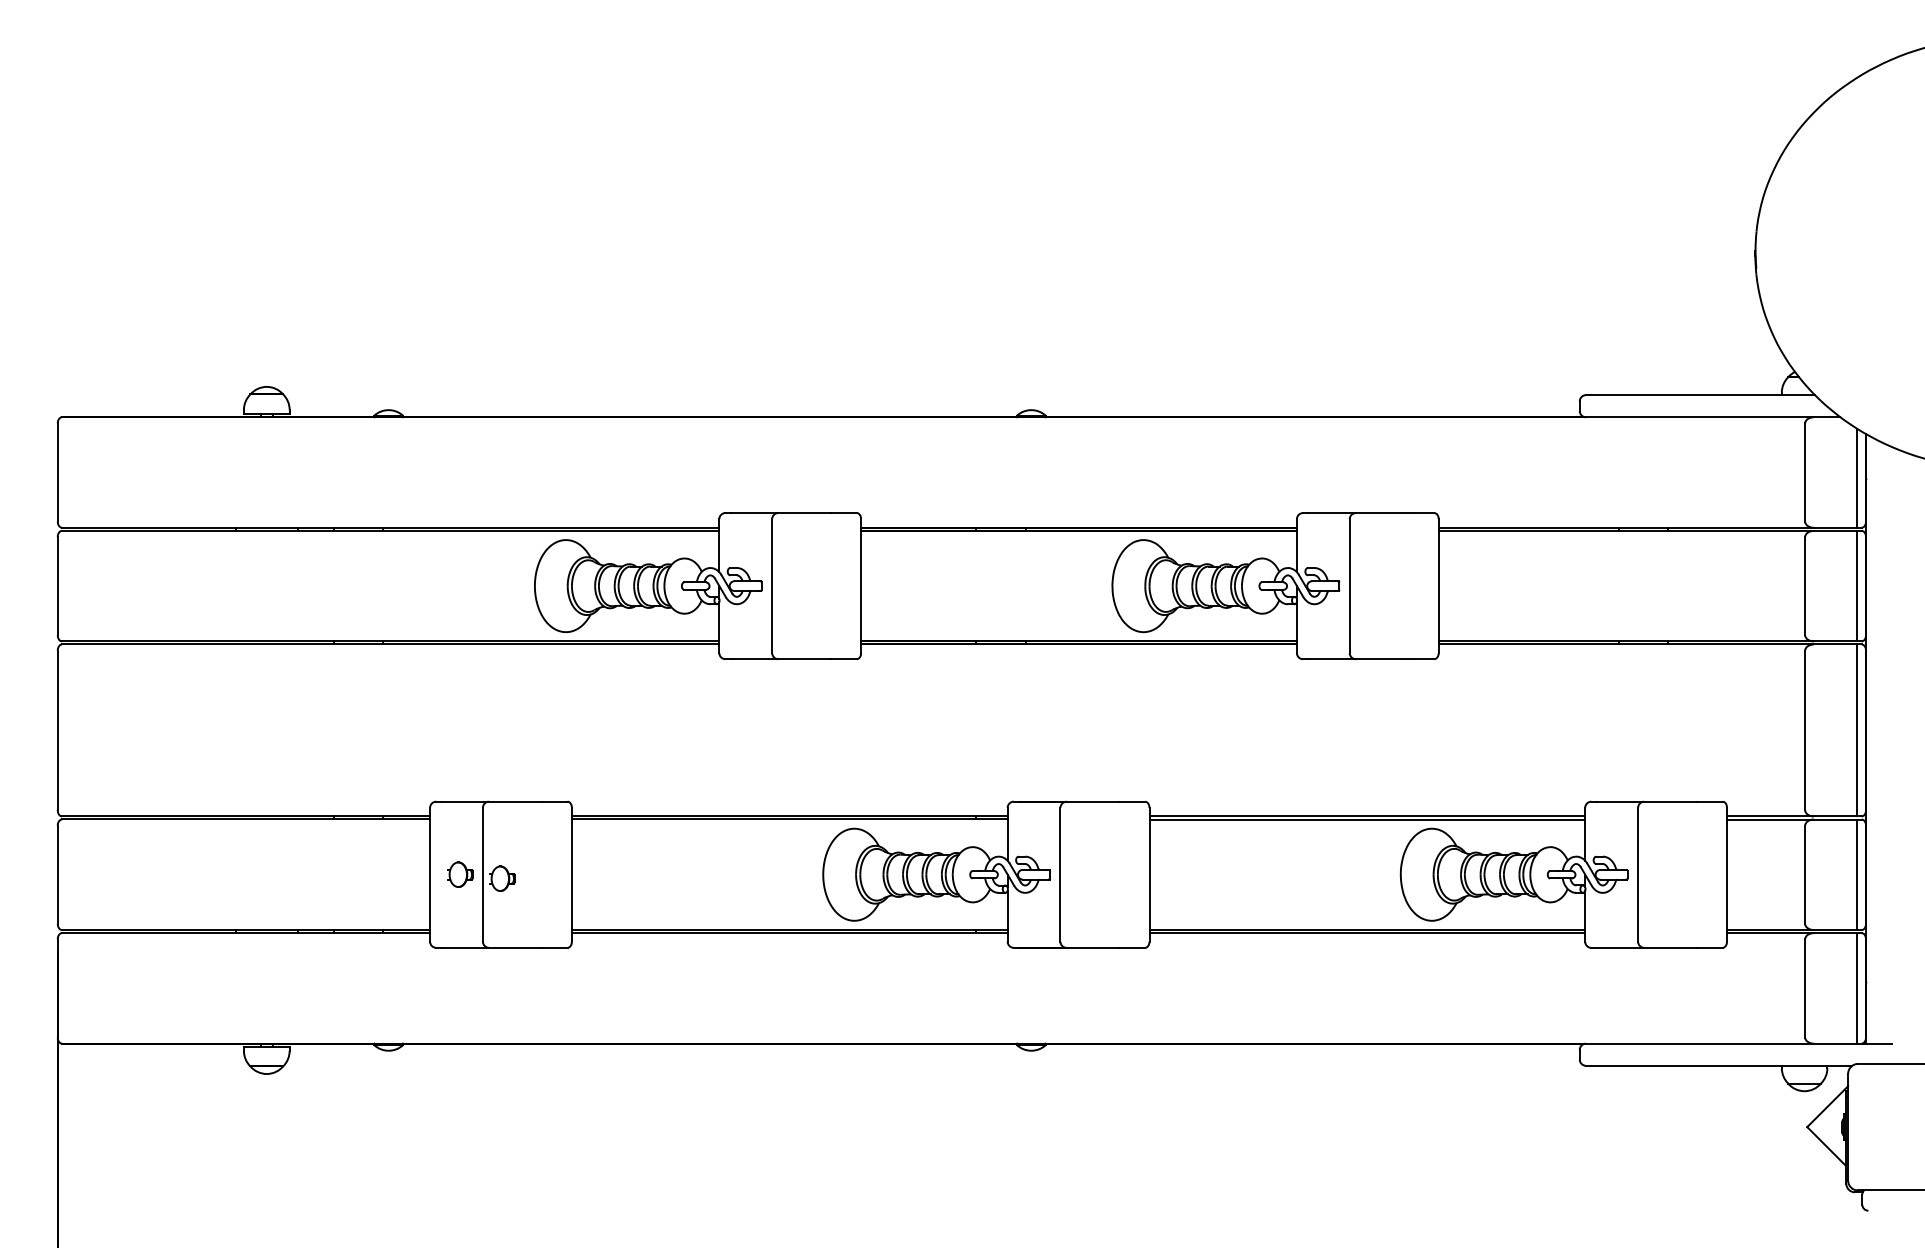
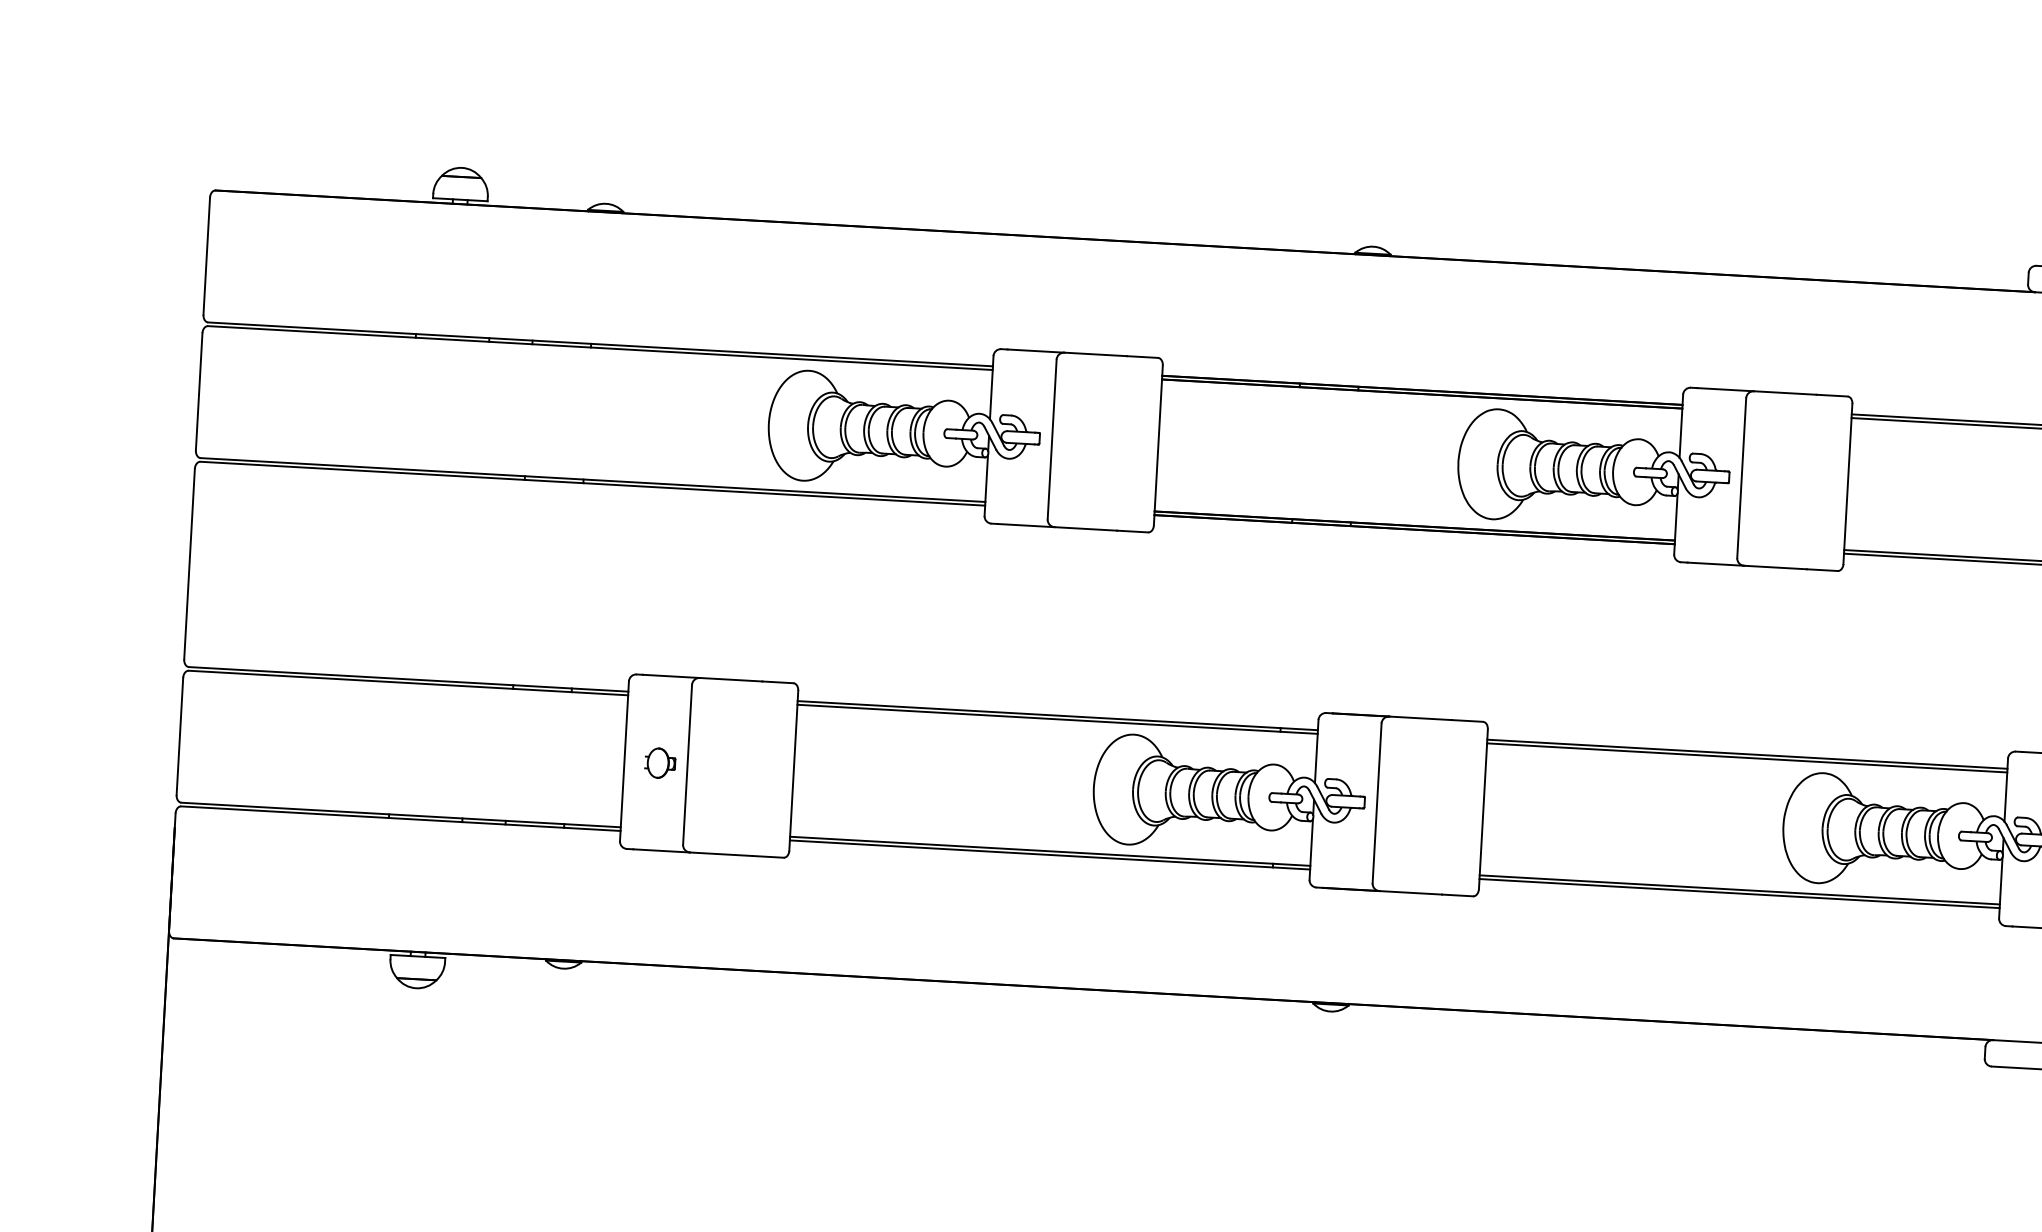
part: (502, 878) -> (710, 770), removed

